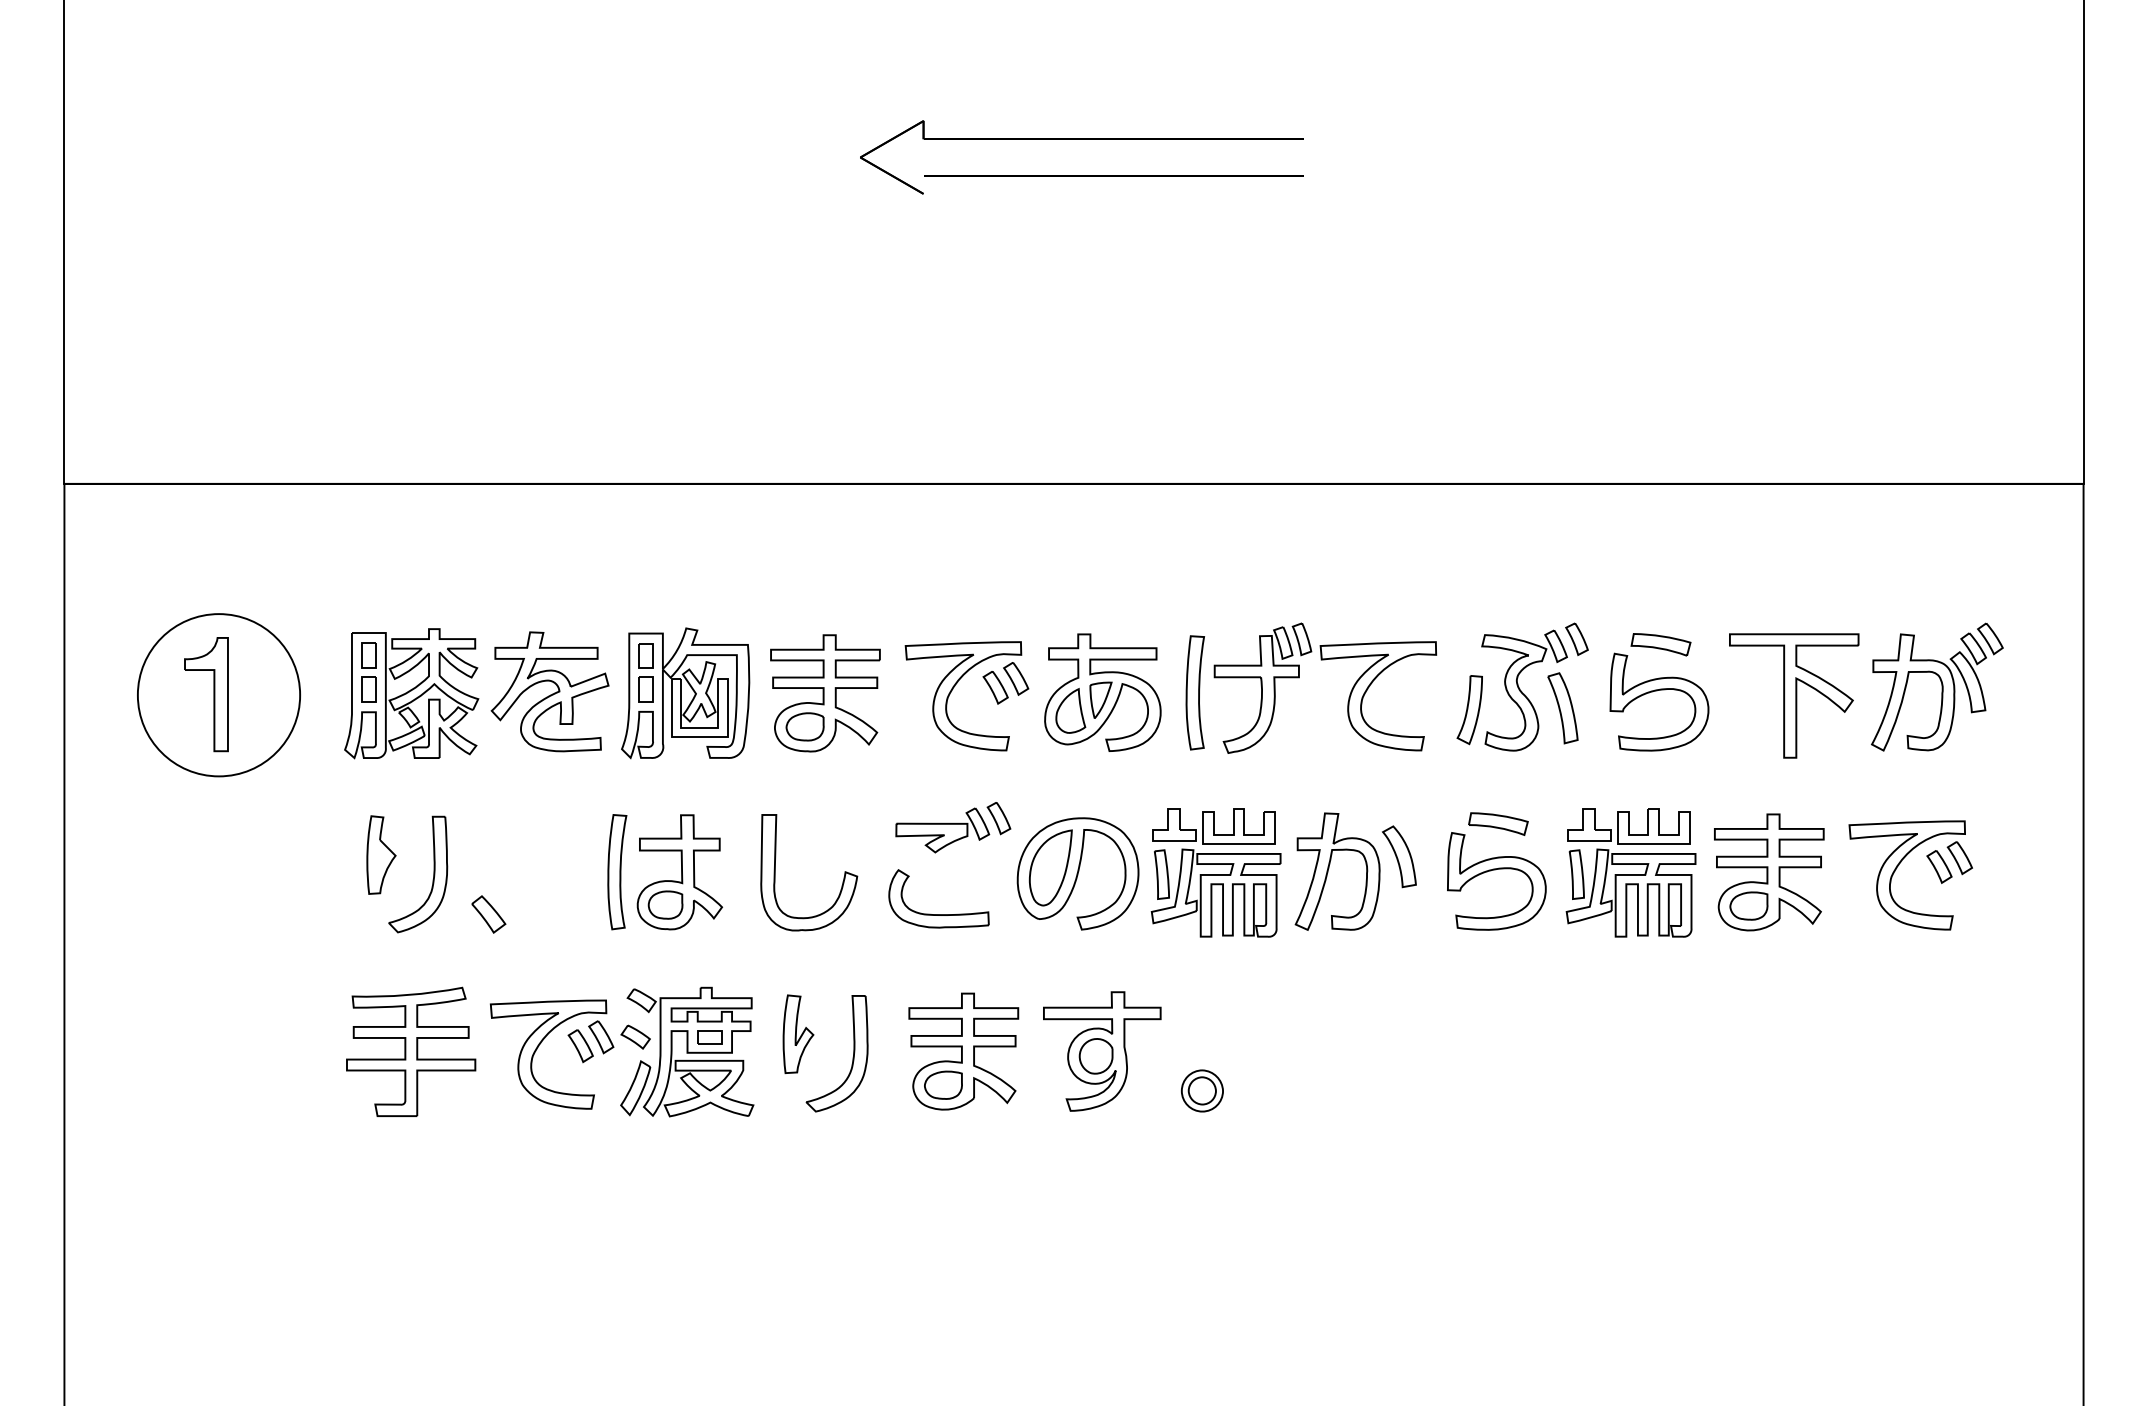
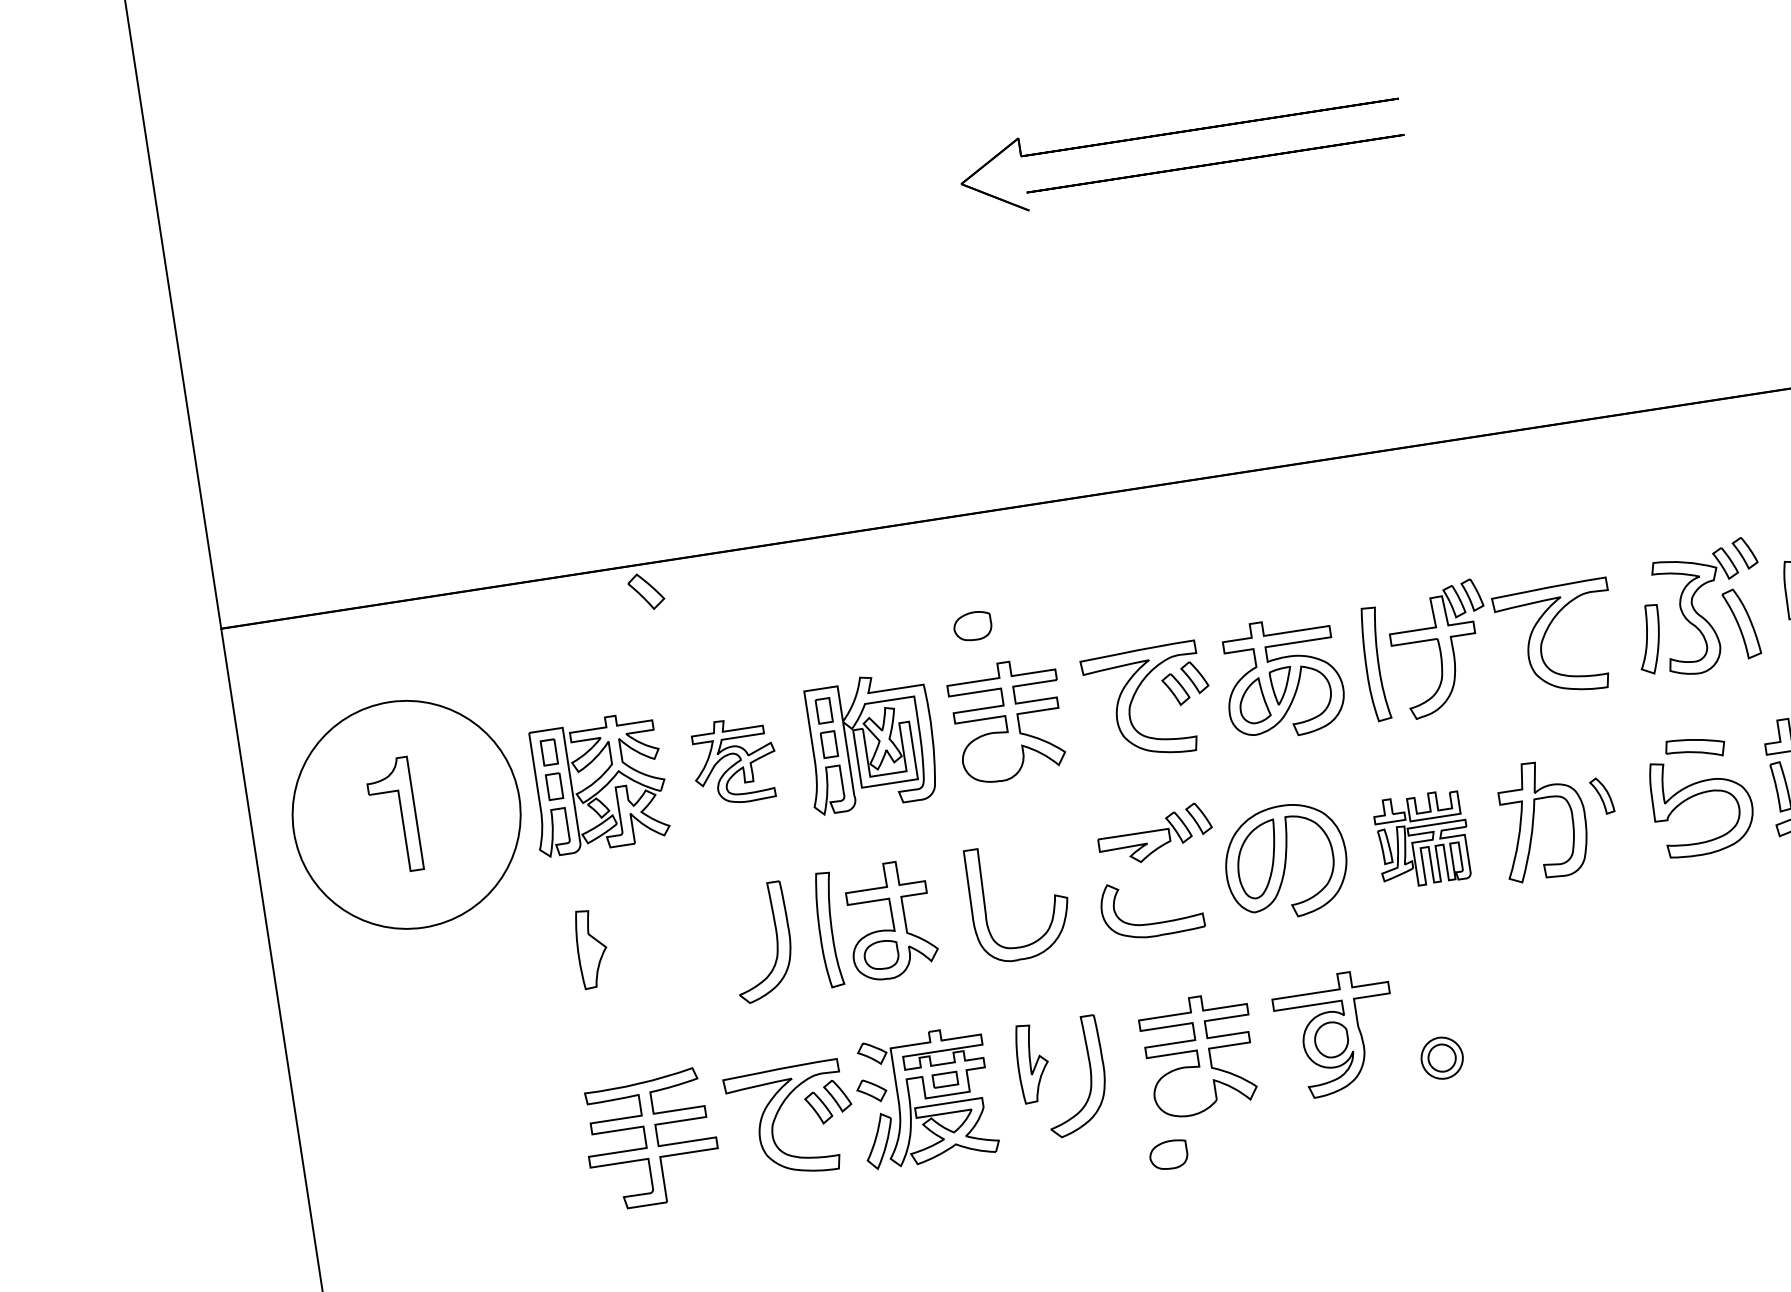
part: (549, 691) -> (733, 761), size x0.7
circle: (218, 695) -> (406, 815), size x1.4
part: (804, 726) -> (972, 626), moved
part: (1399, 856) -> (1602, 795), size x0.6
part: (1215, 872) -> (1422, 839), size x0.7
part: (432, 879) -> (776, 945), moved
part: (488, 914) -> (646, 591), moved
part: (943, 1084) -> (1168, 1154), moved

